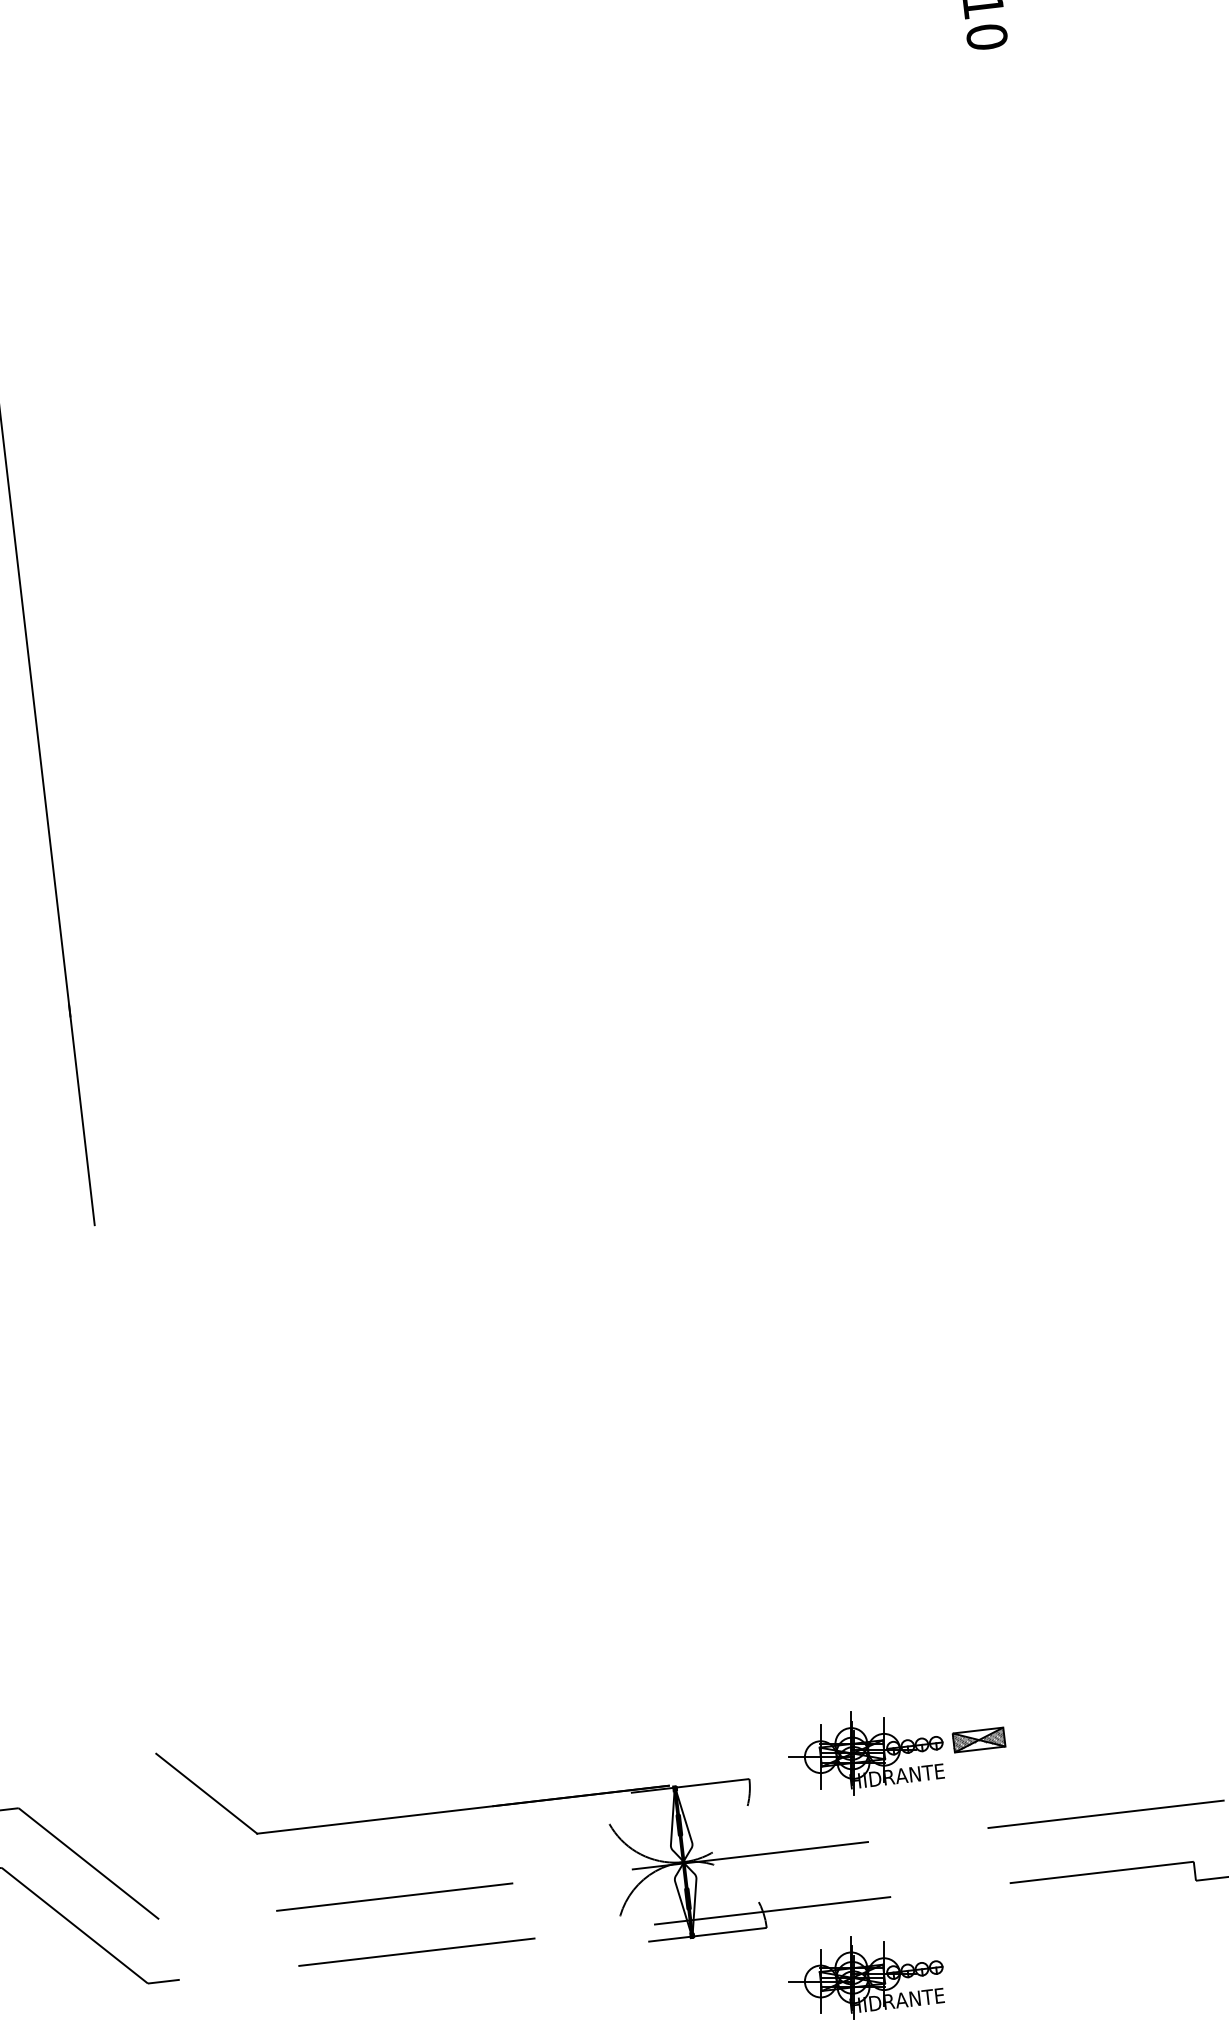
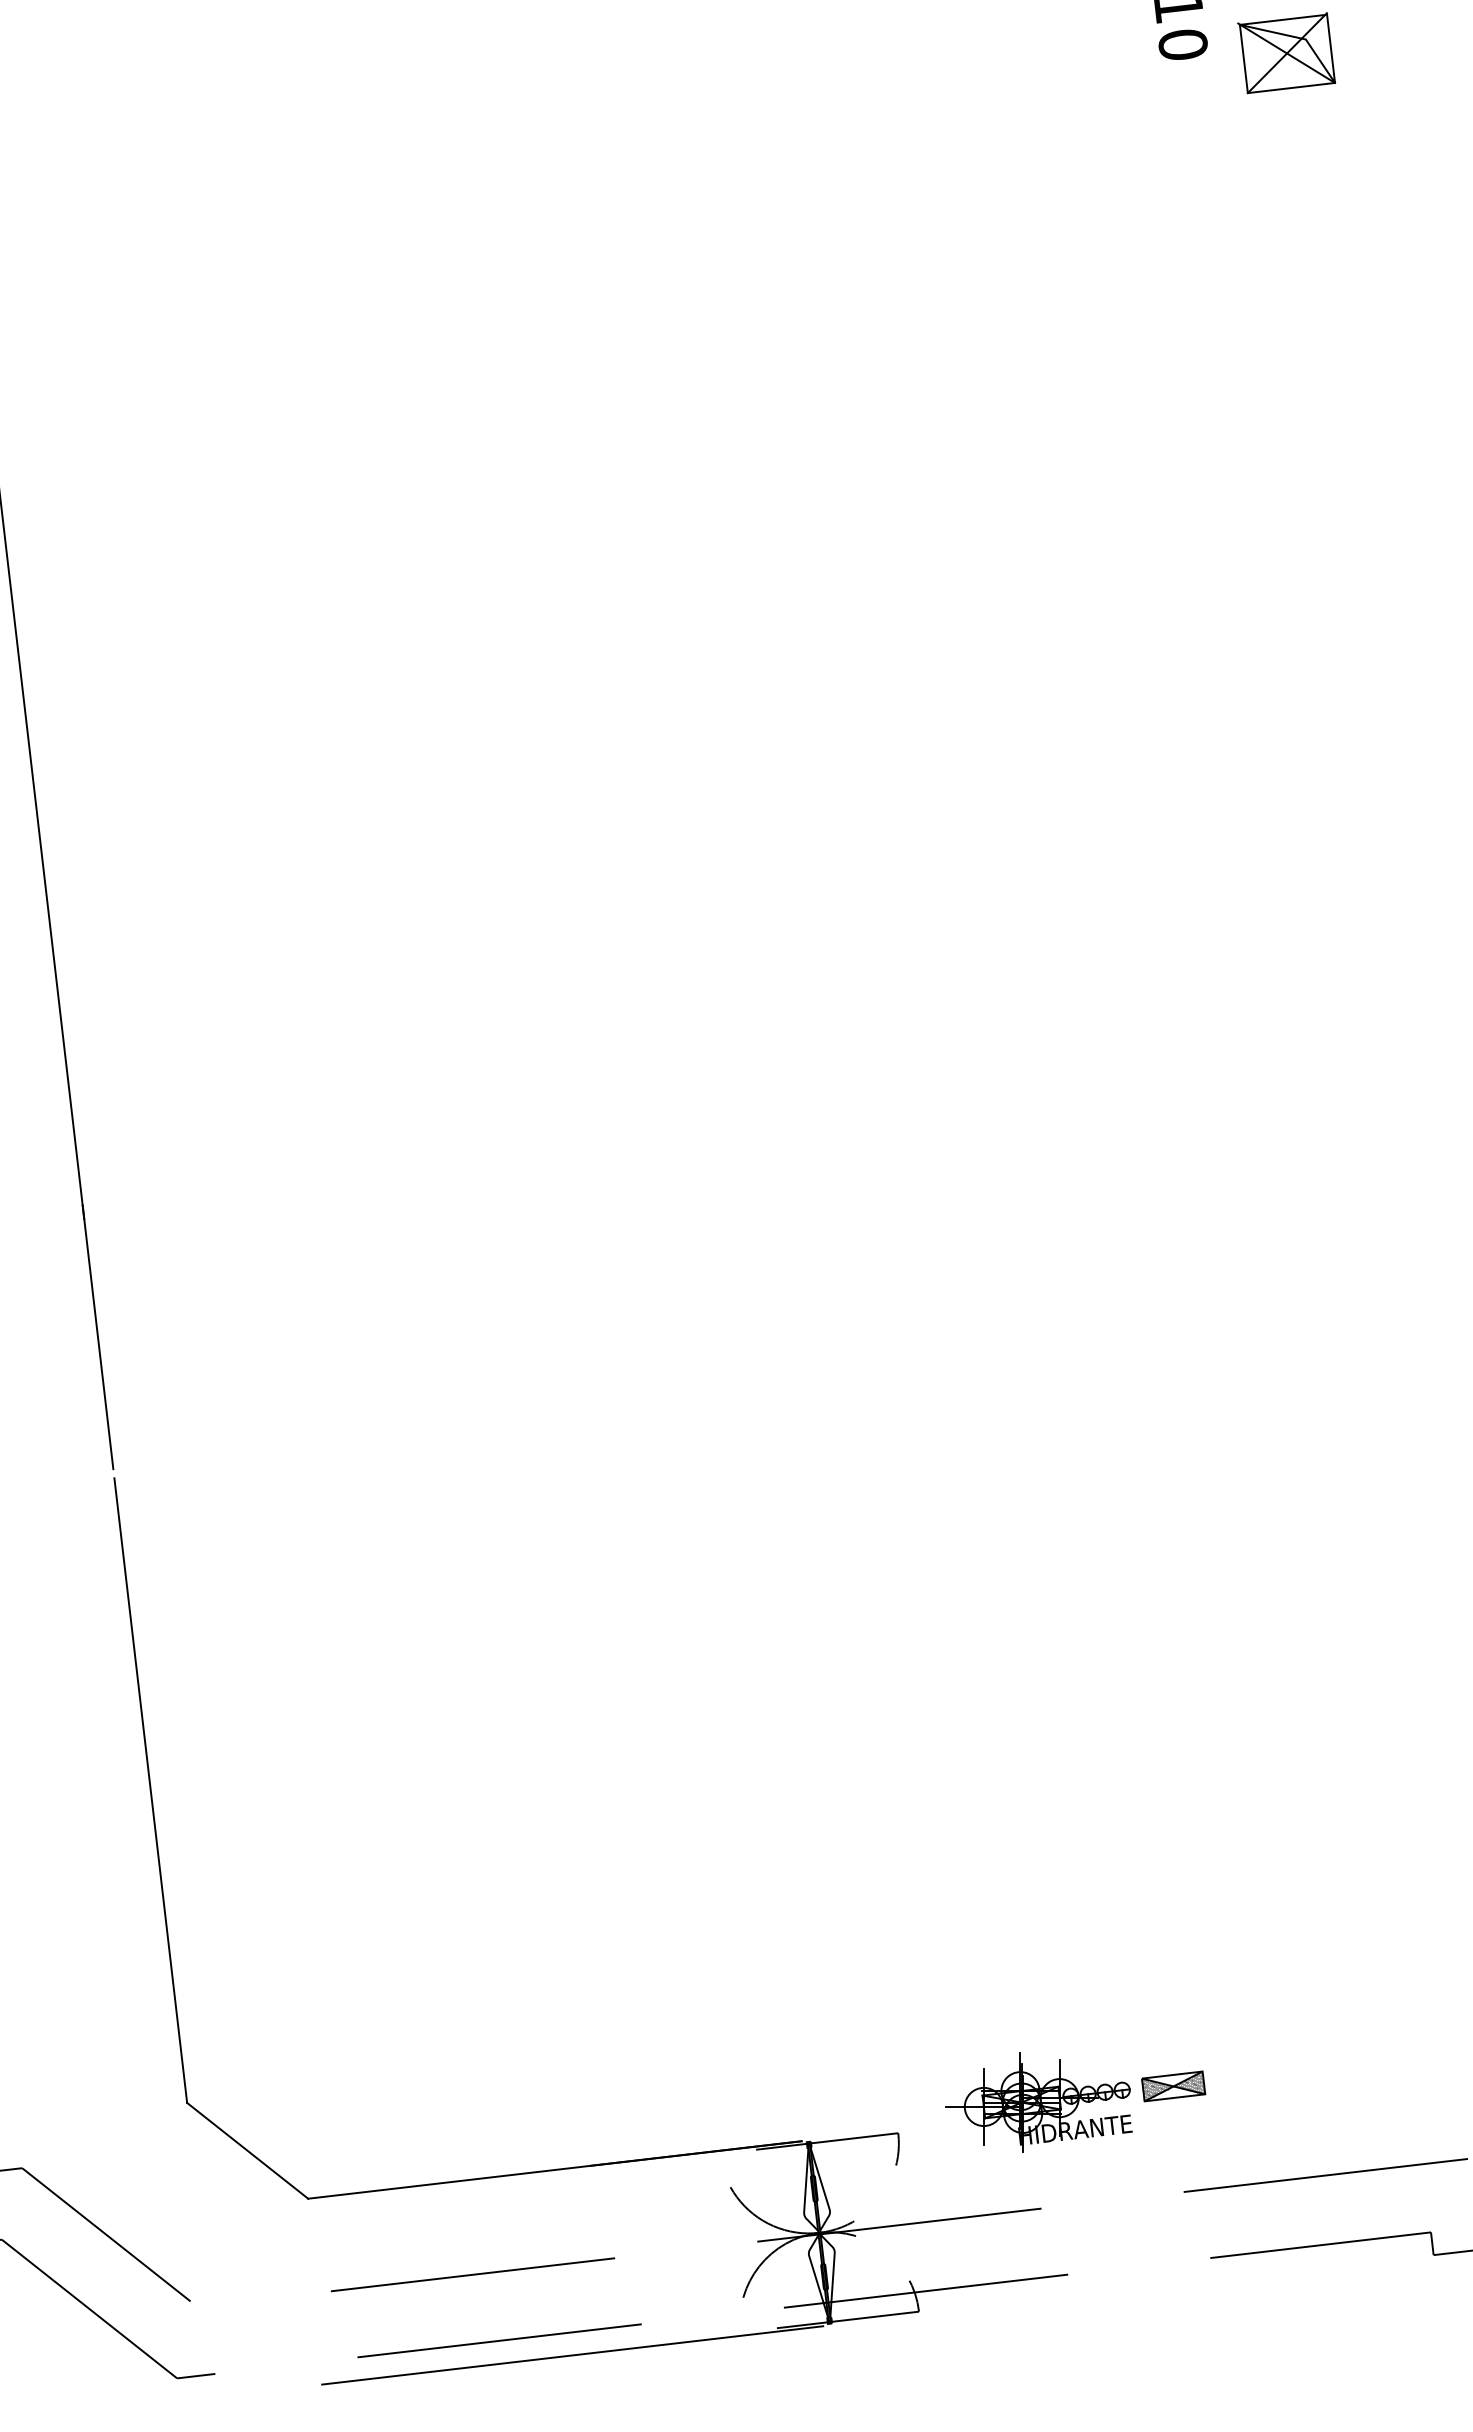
part: (1073, 44) -> (1286, 53), added
line: (125, 1493) -> (150, 1790), added
line: (477, 1964) -> (572, 2355), added
part: (866, 1977) -> (1038, 2371), removed

